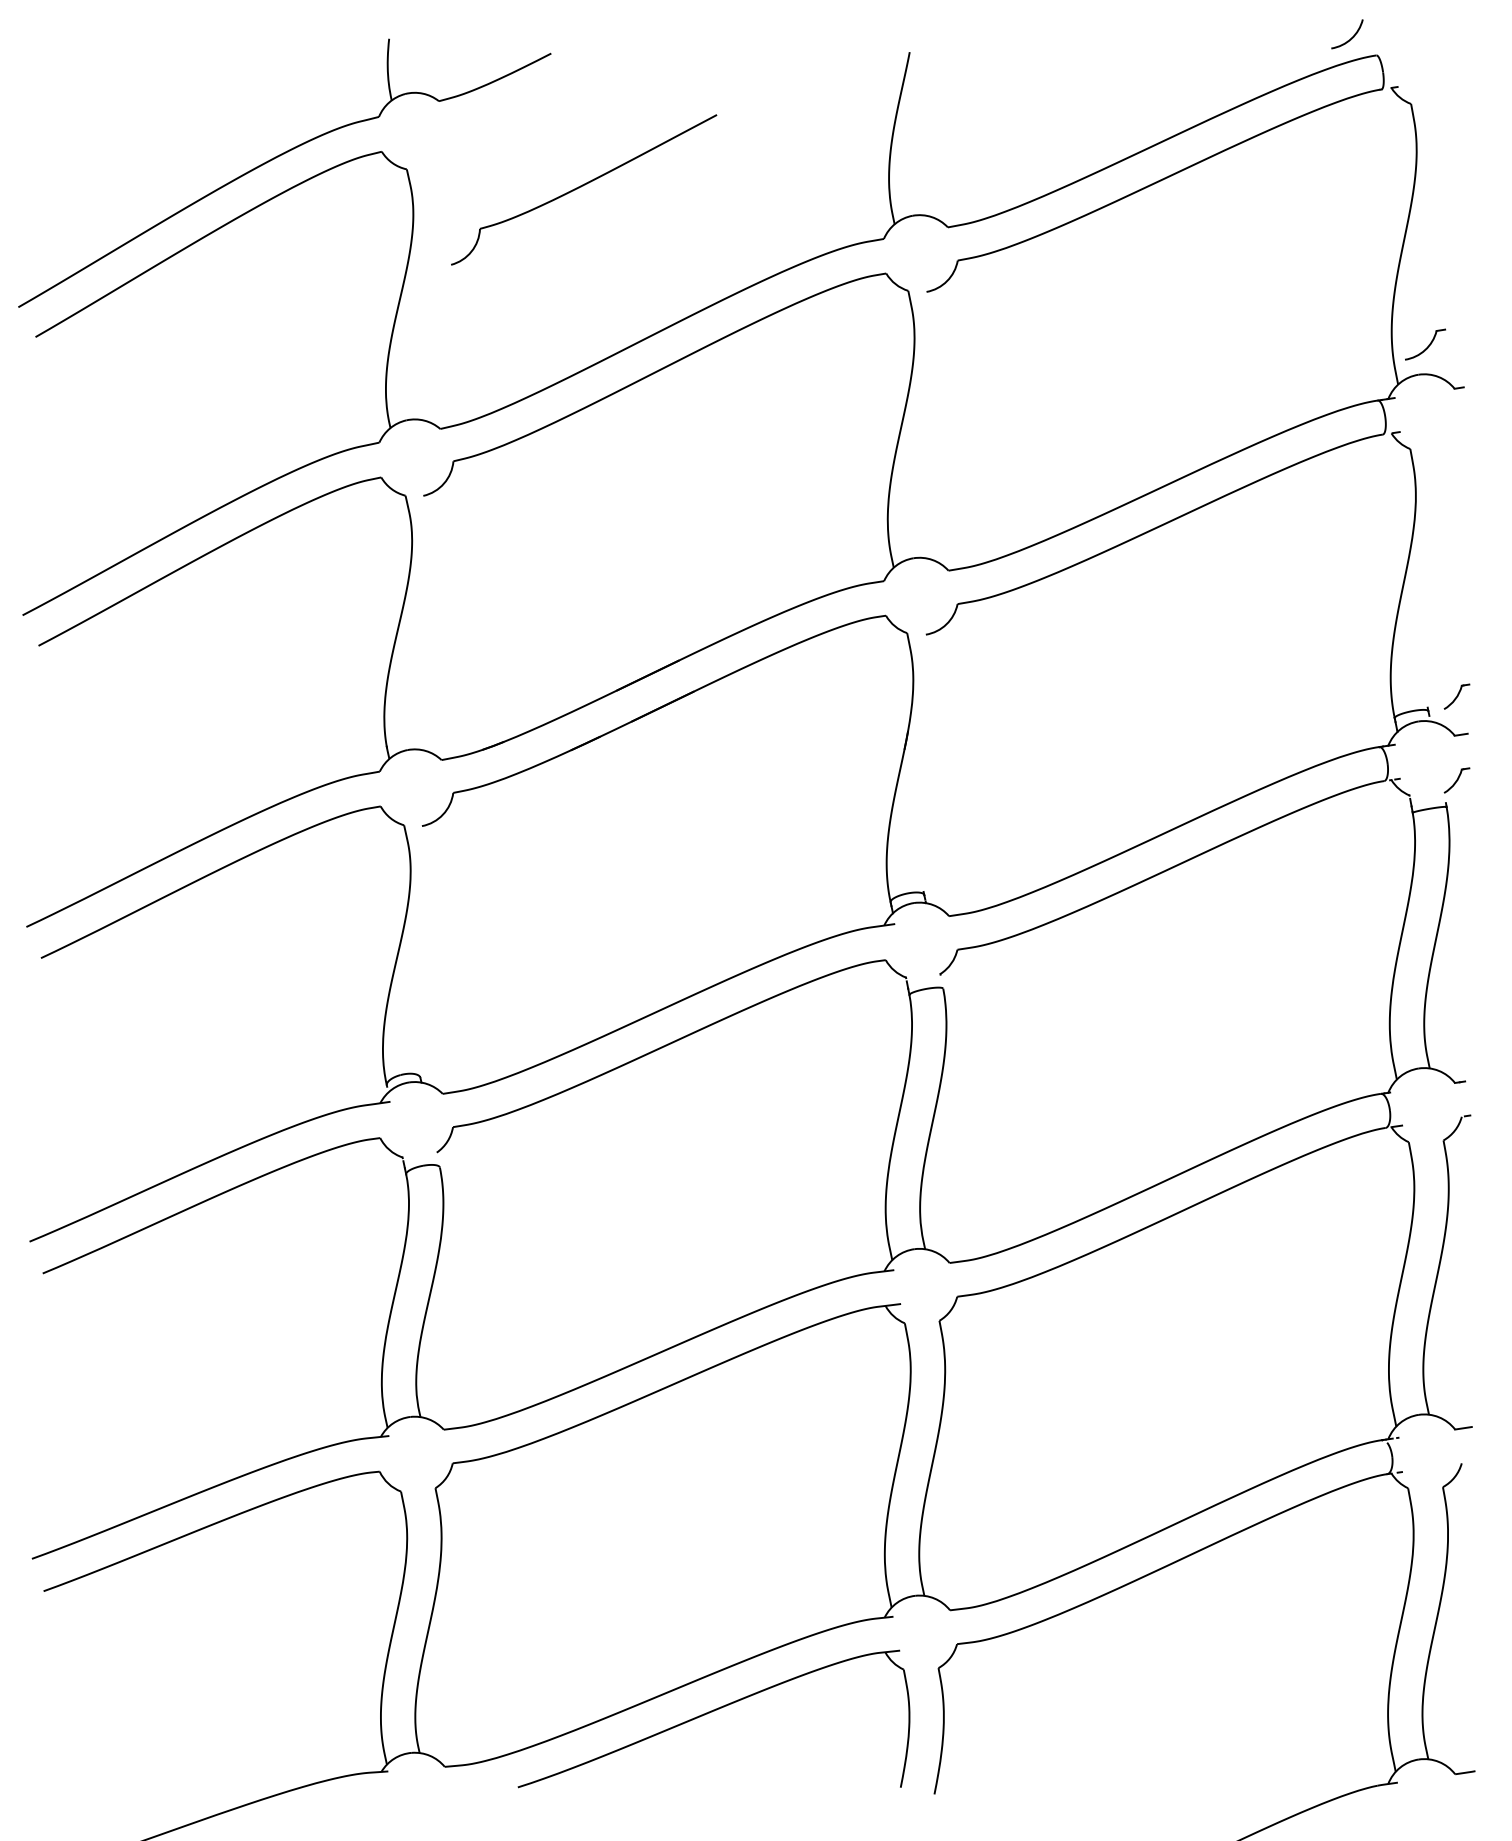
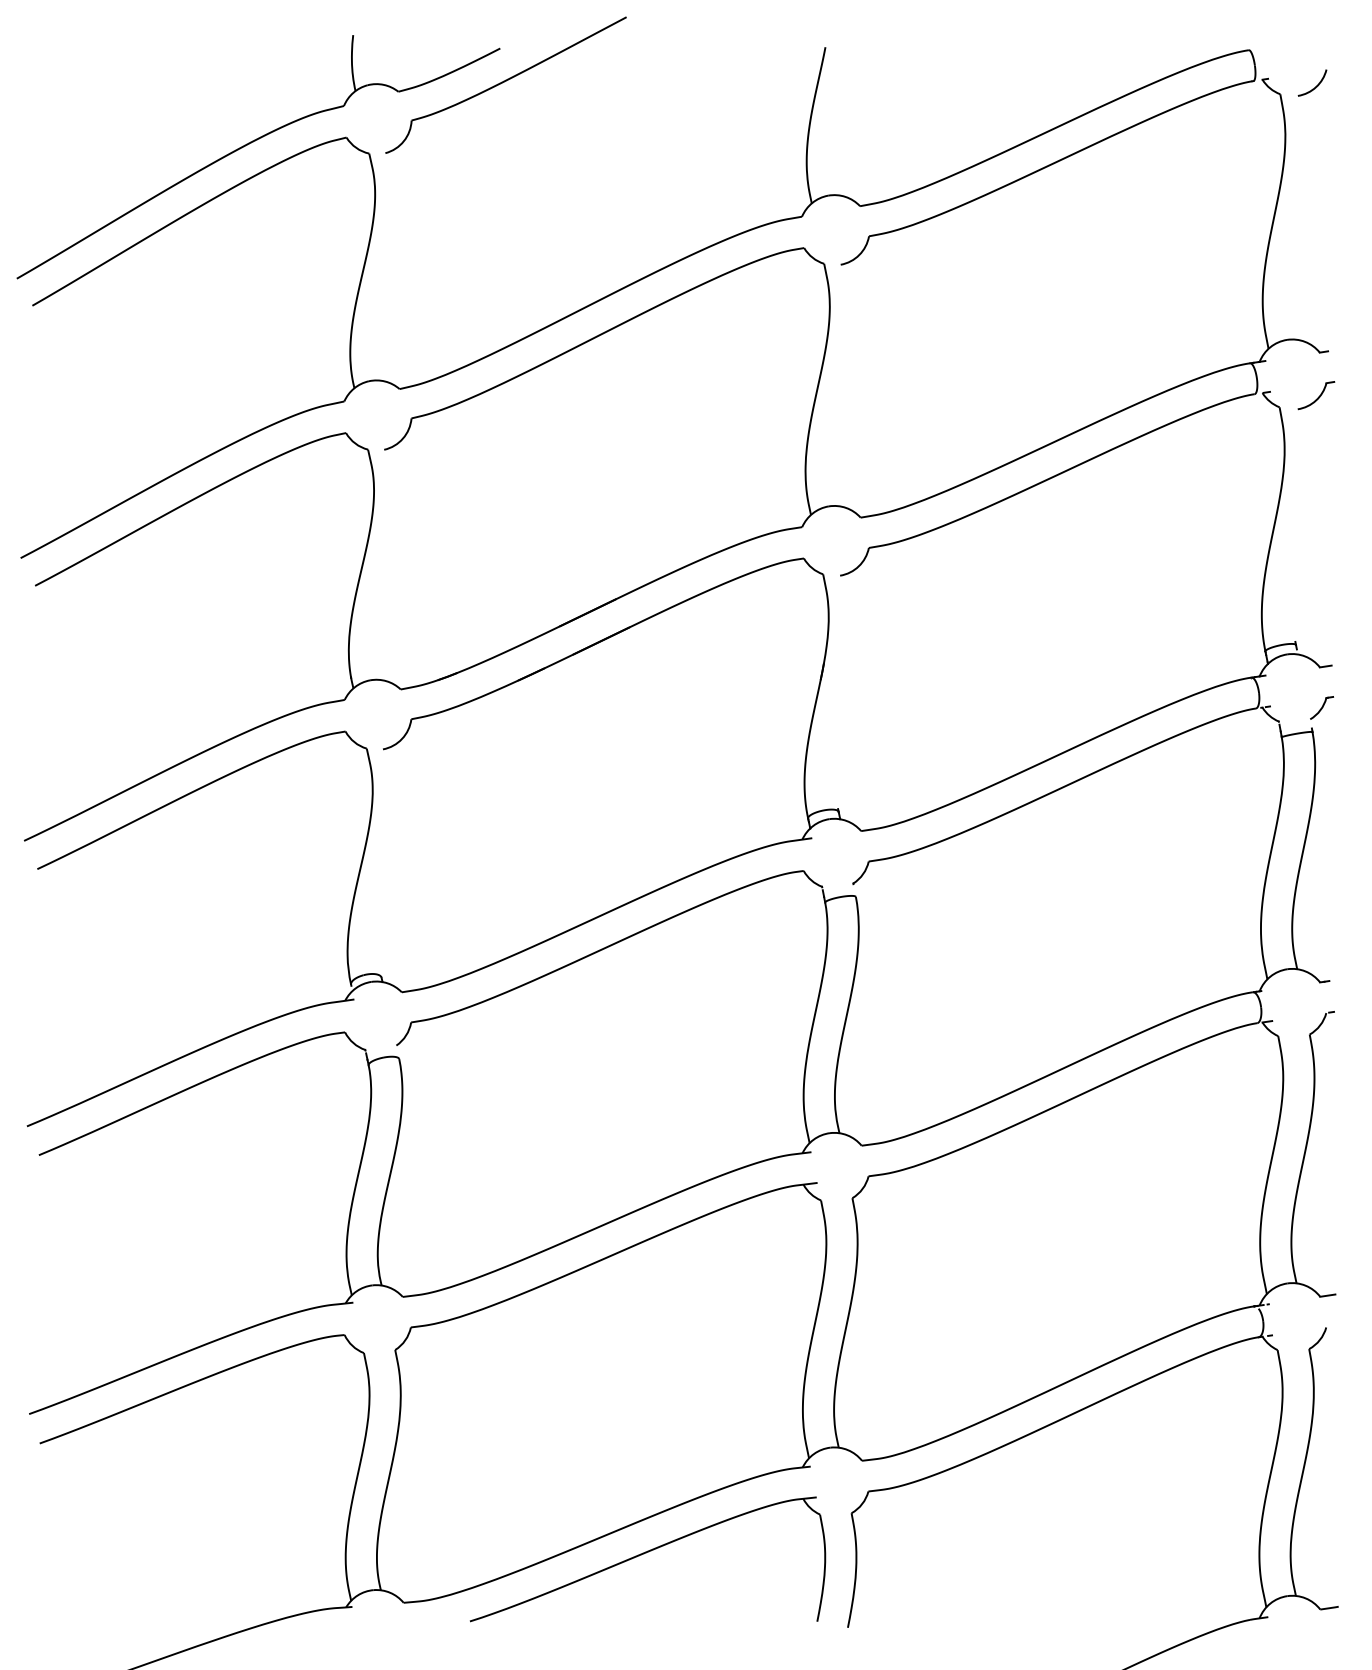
arc: (1351, 37) -> (1316, 85), moved
part: (583, 189) -> (505, 84), moved
part: (1425, 344) -> (1316, 395), moved
part: (1457, 696) -> (1322, 631), removed

